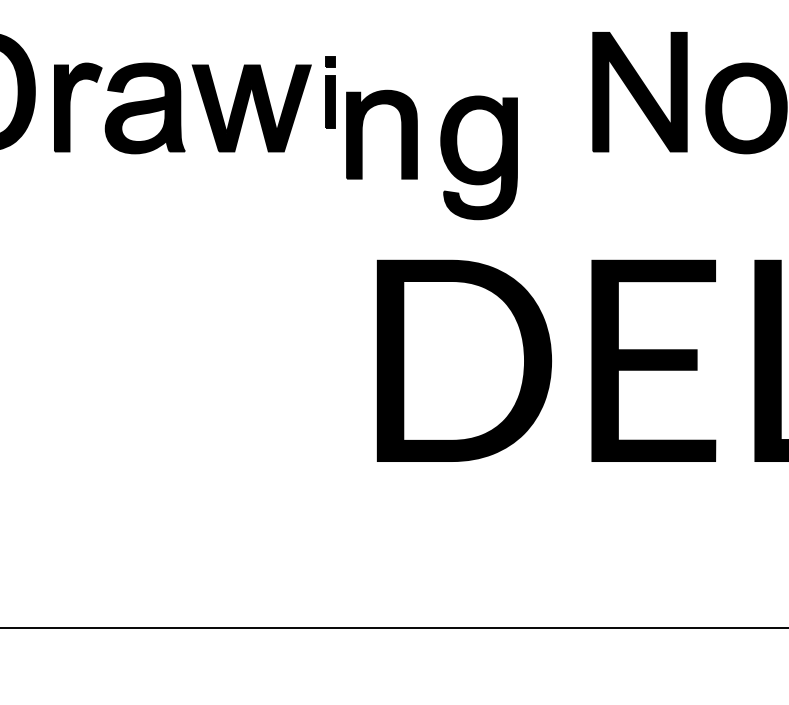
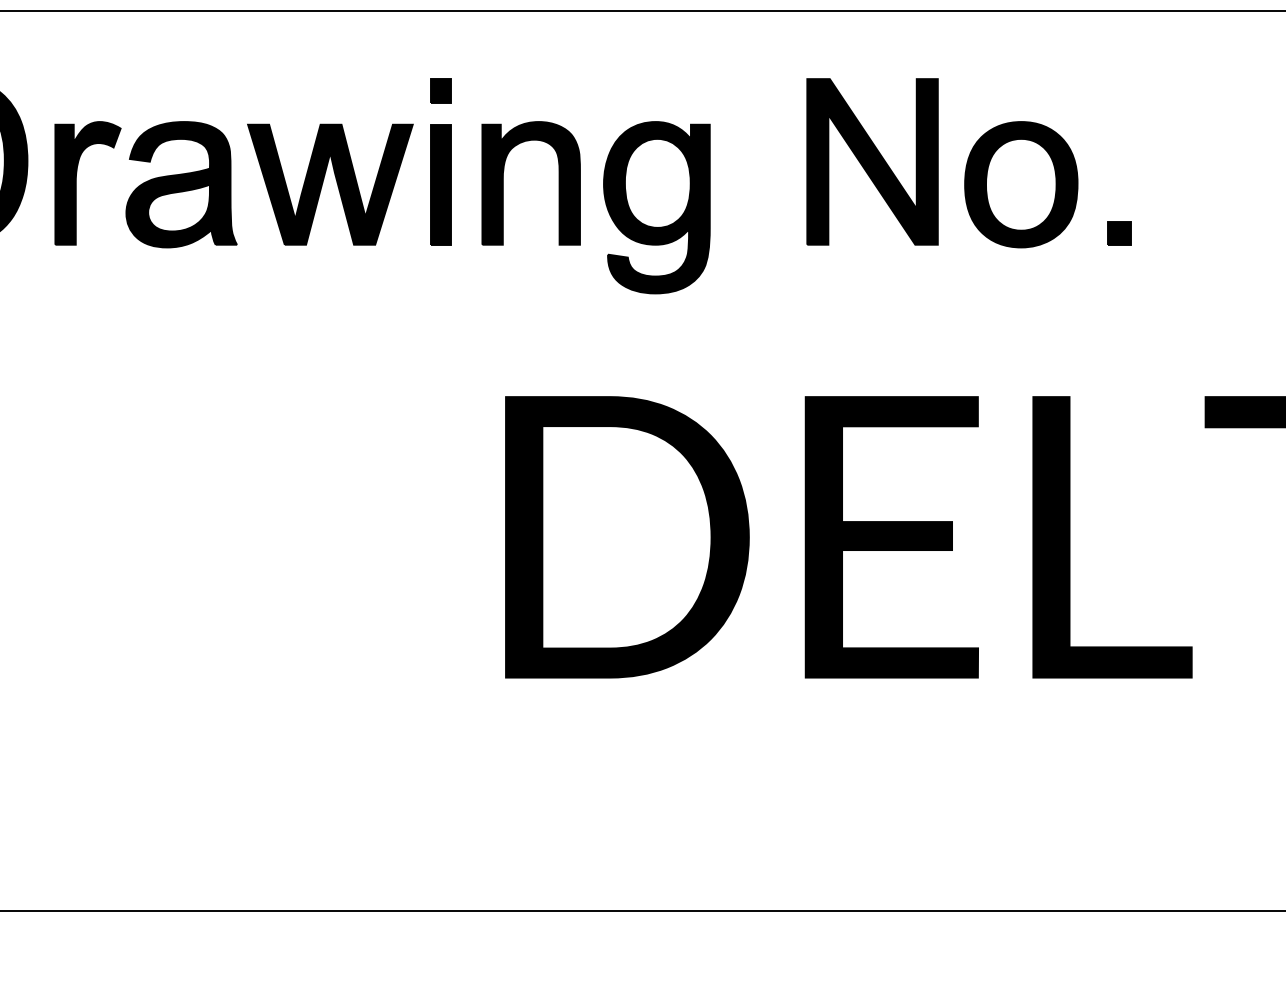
part: (330, 91) -> (440, 161), size x1.67
part: (362, 134) -> (503, 183), moved
part: (478, 157) -> (656, 207), moved

